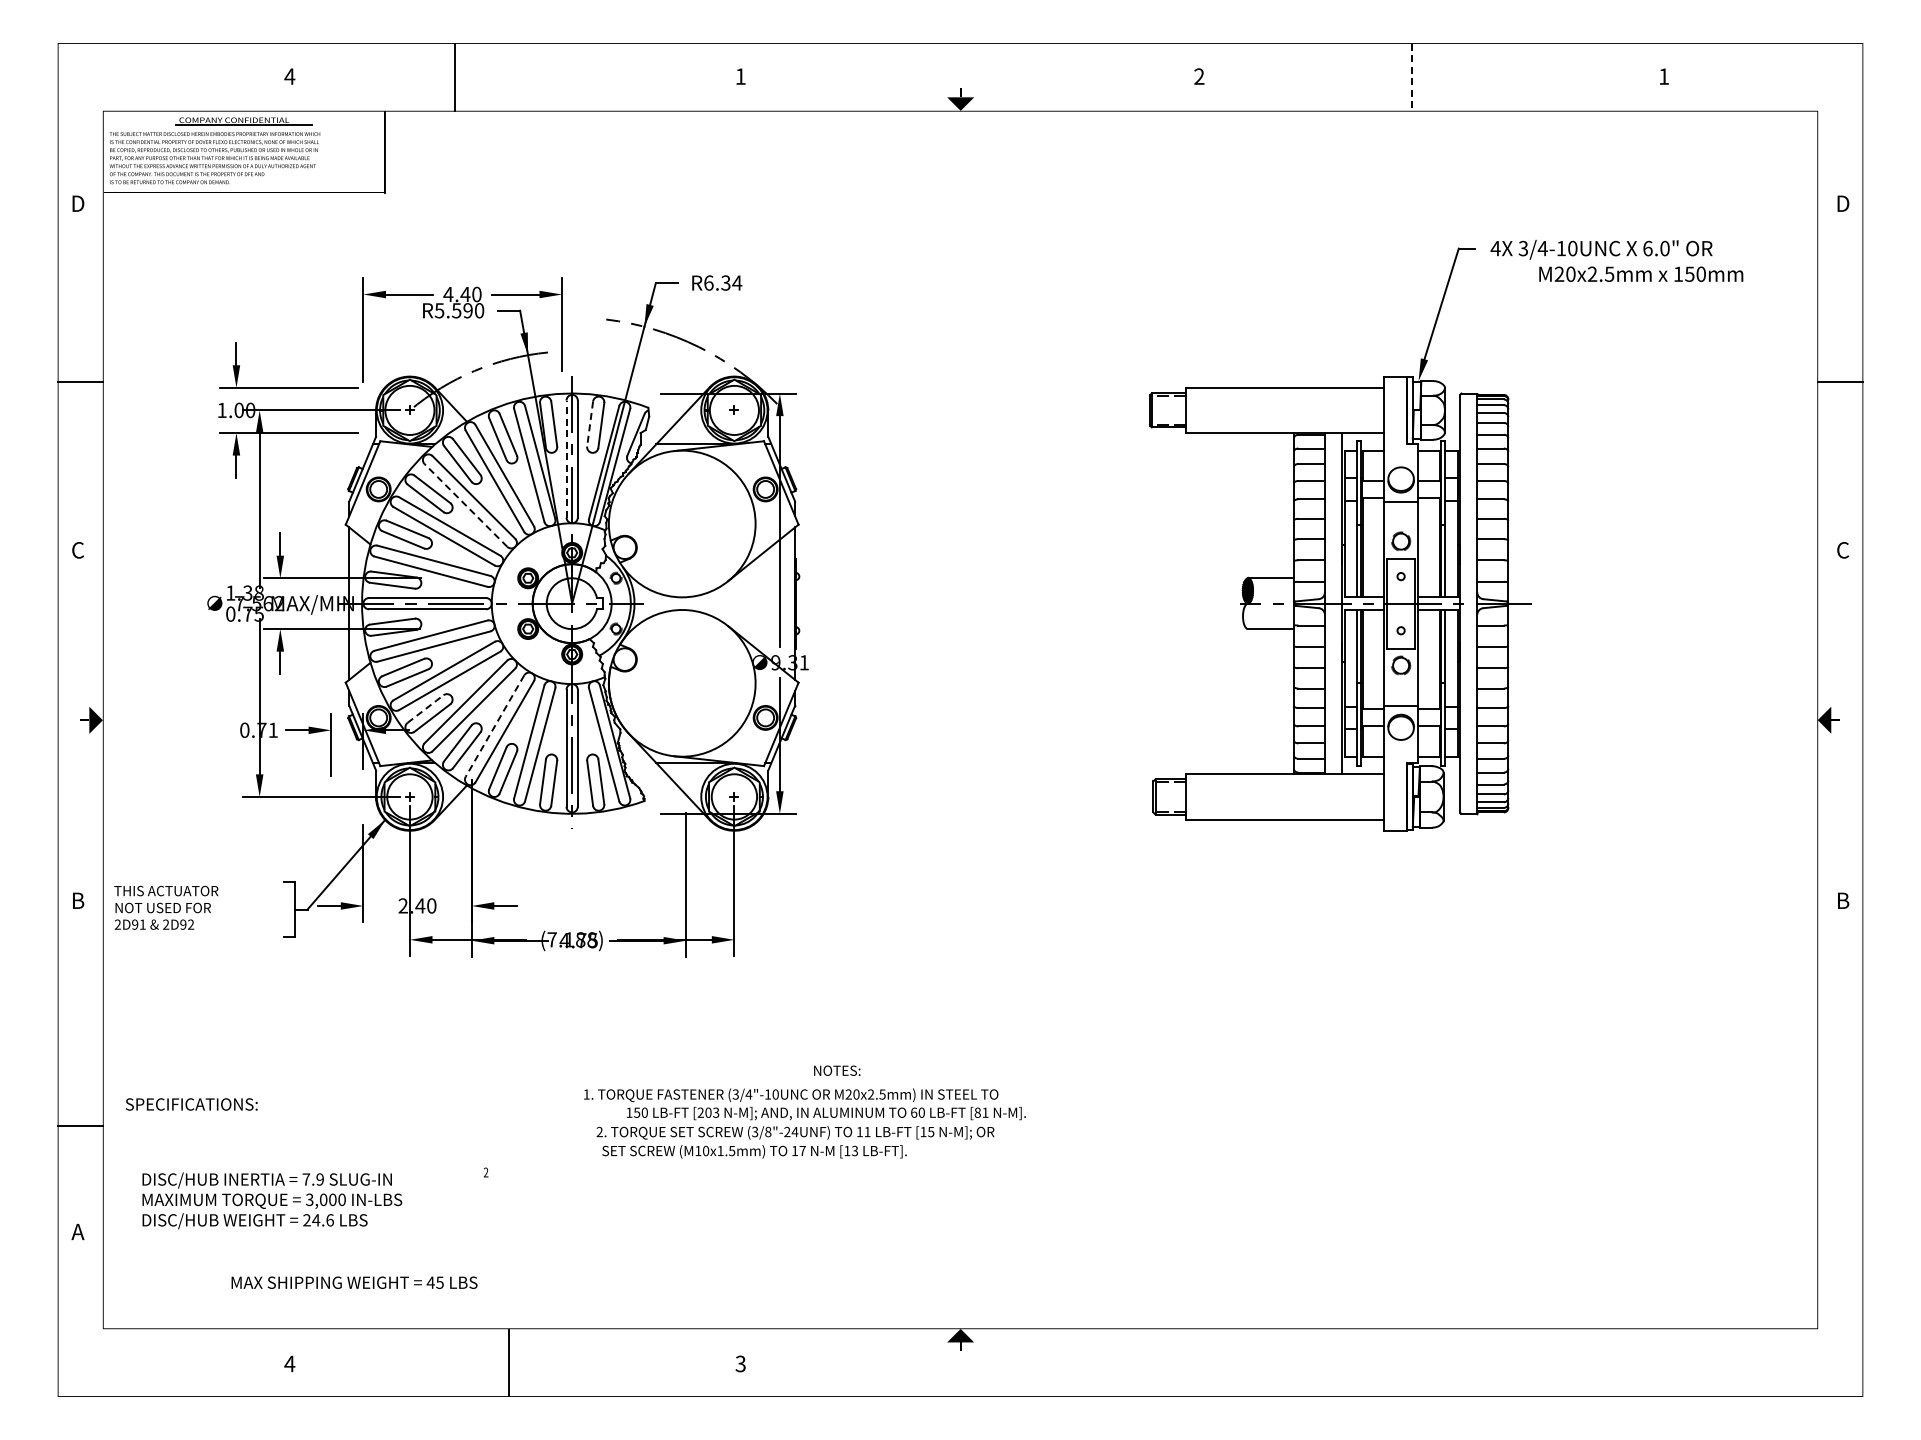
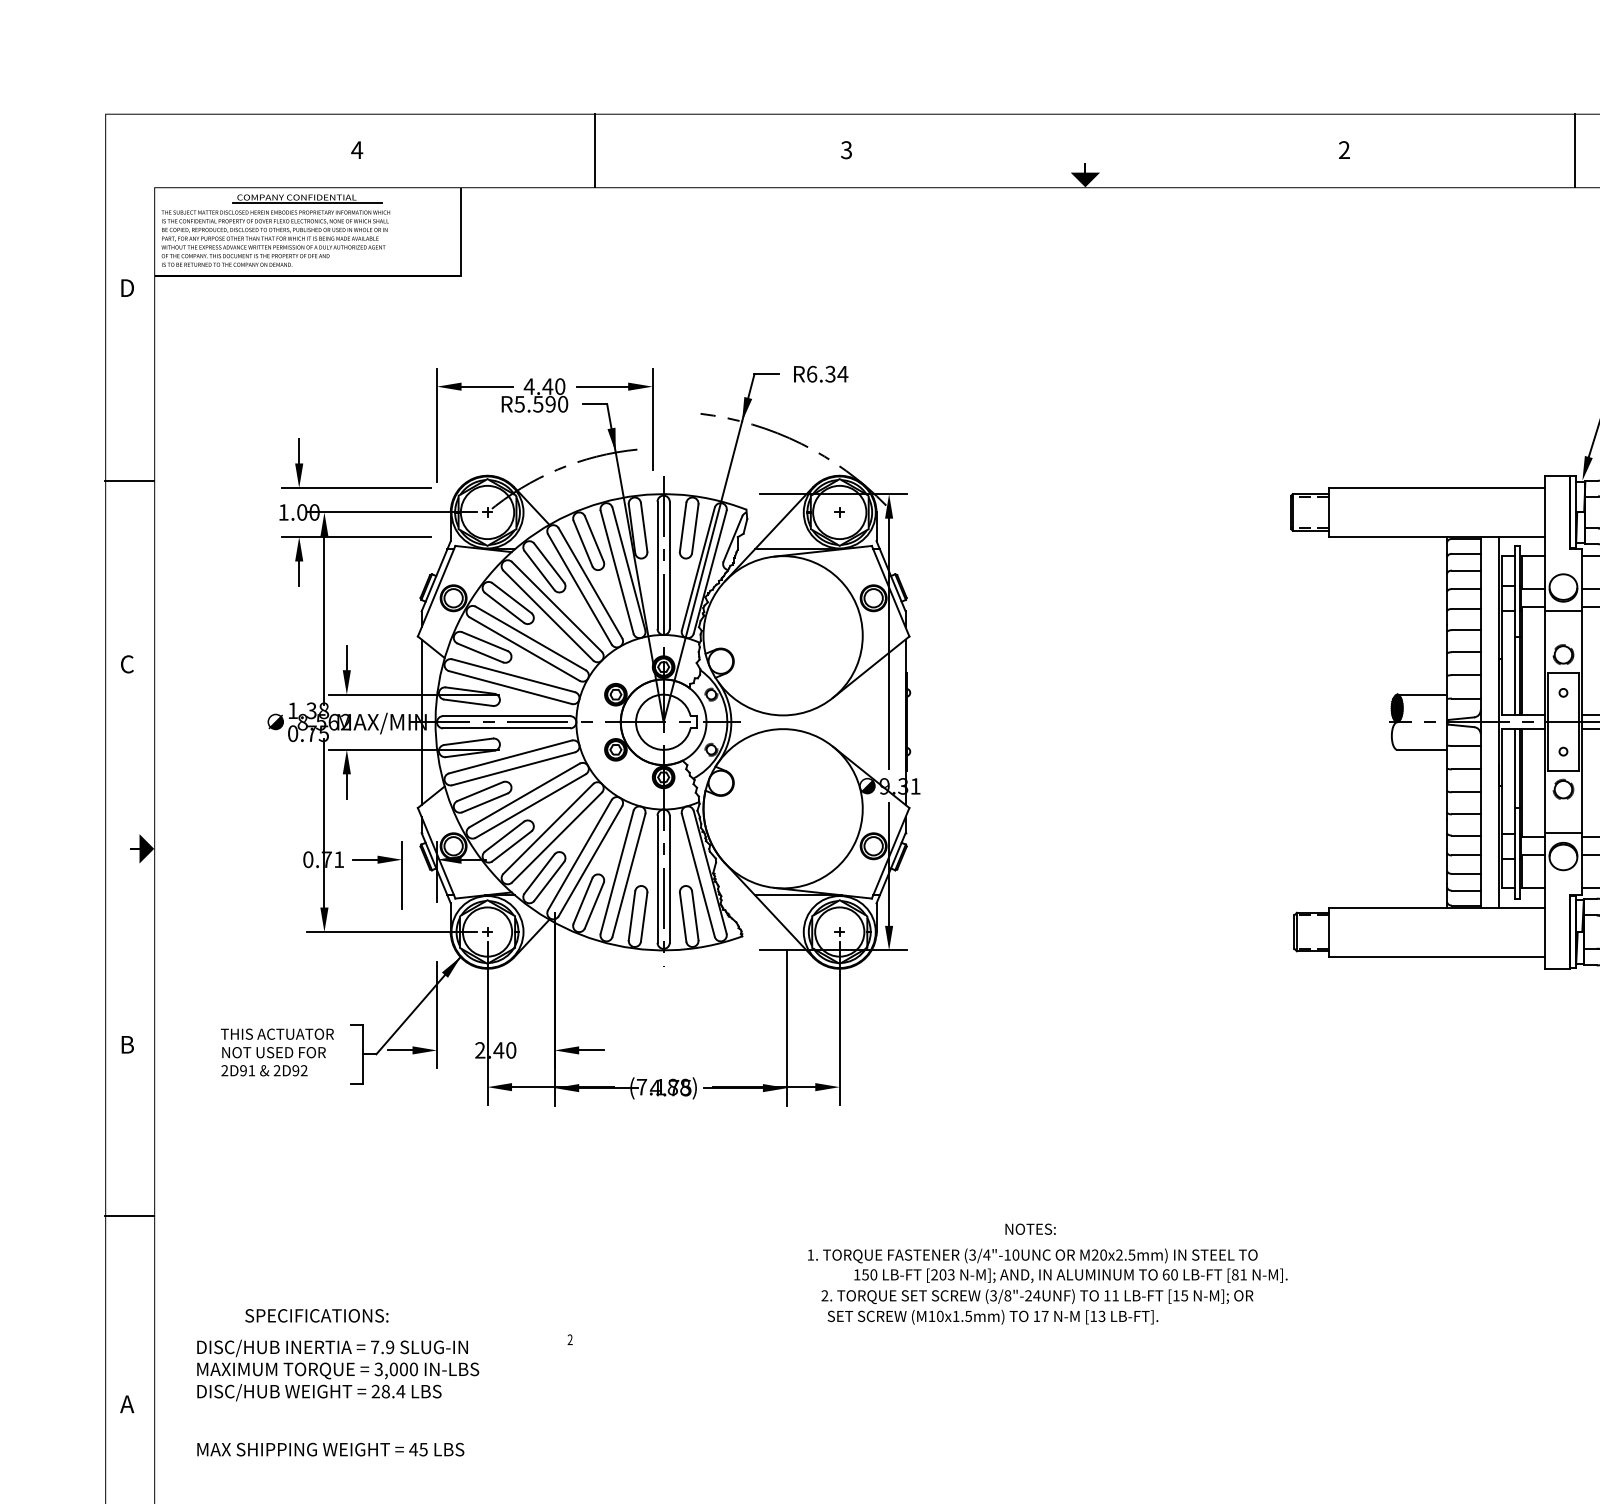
line: (455, 76) -> (595, 150), moved
text: (740, 76) -> (846, 150), 1 -> 3
line: (1411, 77) -> (1574, 151), dashed -> solid
line: (590, 424) -> (683, 527), dashed -> solid
line: (566, 459) -> (657, 565), dashed -> solid
line: (465, 505) -> (547, 615), dashed -> solid
text: (239, 603) -> (302, 722), 7.562 -> 8.562
line: (425, 709) -> (504, 837), dashed -> solid
line: (495, 726) -> (580, 855), dashed -> solid
text: (166, 907) -> (277, 1052), moved
text: (837, 1070) -> (1030, 1229), moved
text: (191, 1104) -> (316, 1315), moved
text: (804, 1123) -> (1047, 1286), moved
line: (79, 1125) -> (128, 1215), moved
text: (323, 1220) -> (393, 1391), 24.6 -> 28.4
text: (354, 1282) -> (330, 1449), moved

